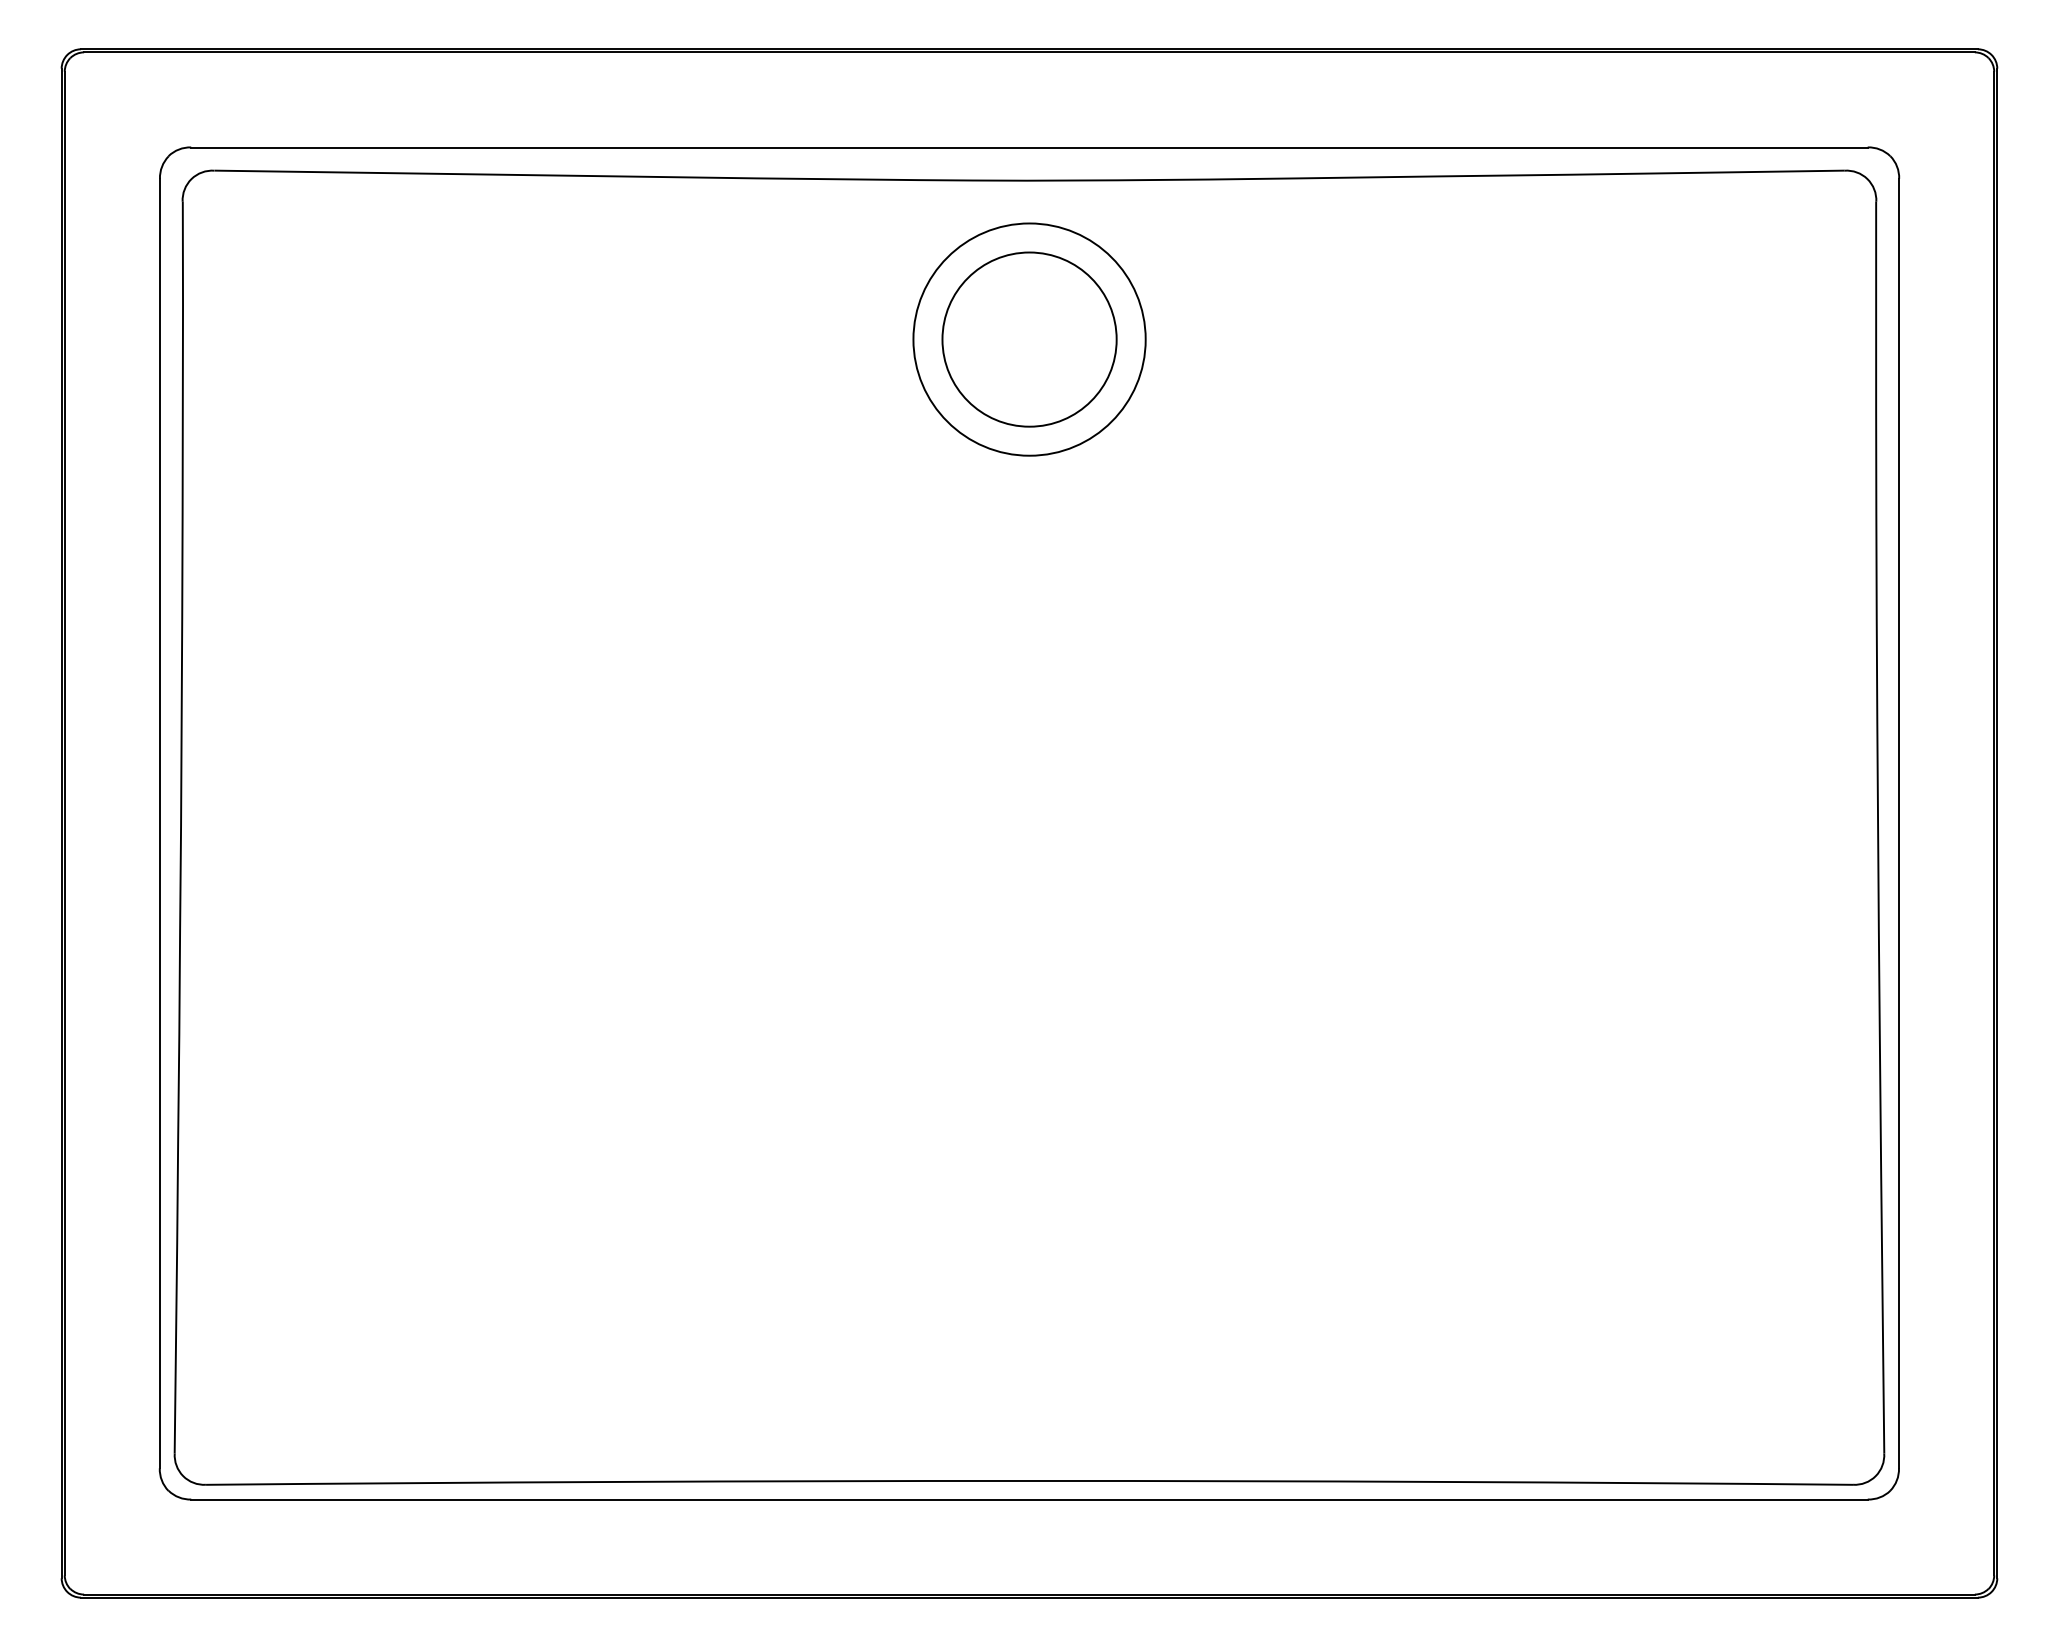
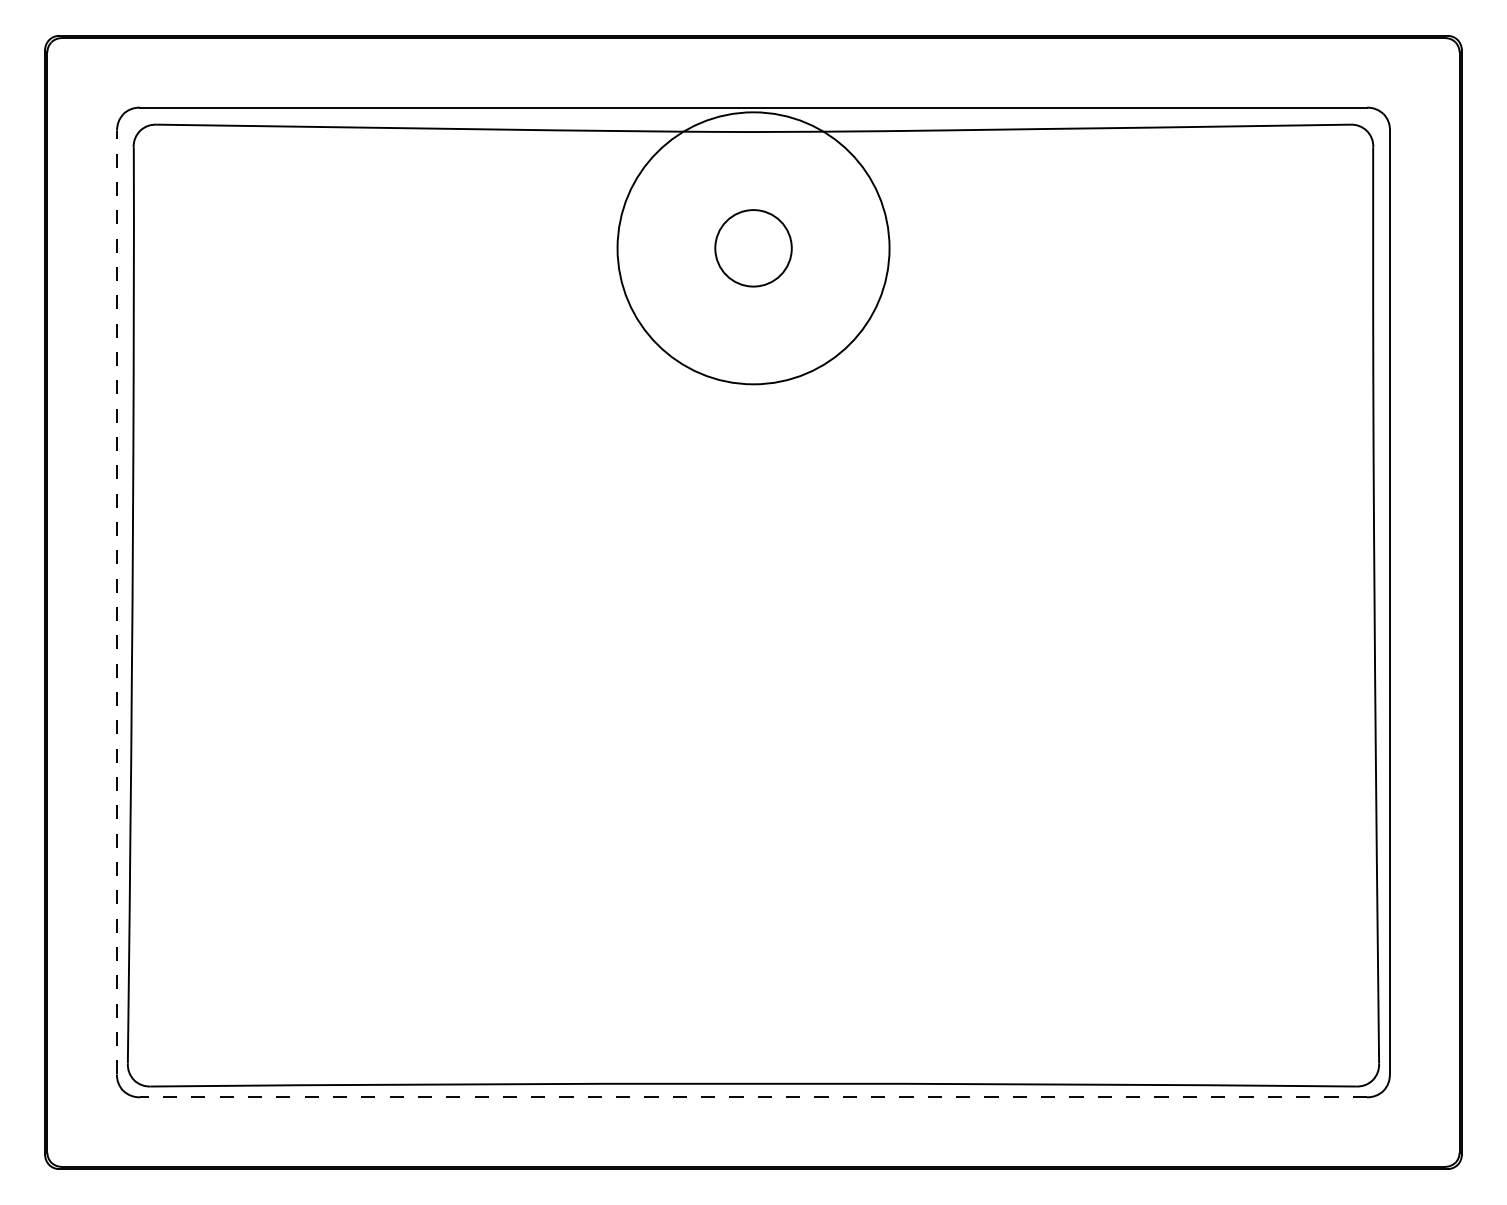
circle: (1029, 339) -> (753, 248), size x0.6
circle: (1029, 339) -> (753, 248), size x1.6
line: (159, 823) -> (116, 602), solid -> dashed
line: (1028, 1499) -> (752, 1097), solid -> dashed

